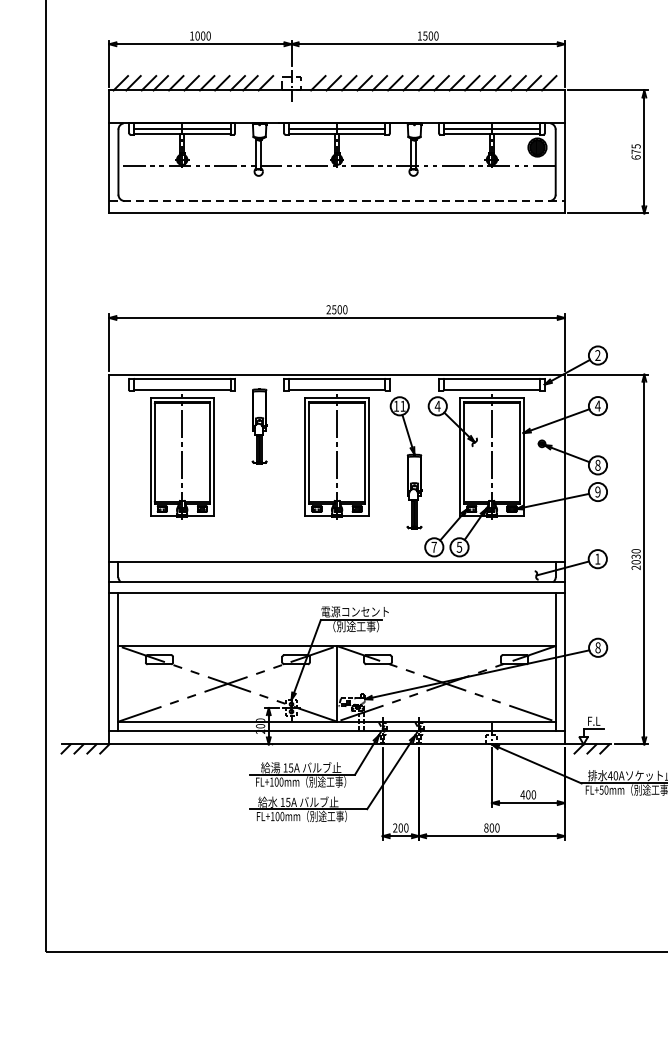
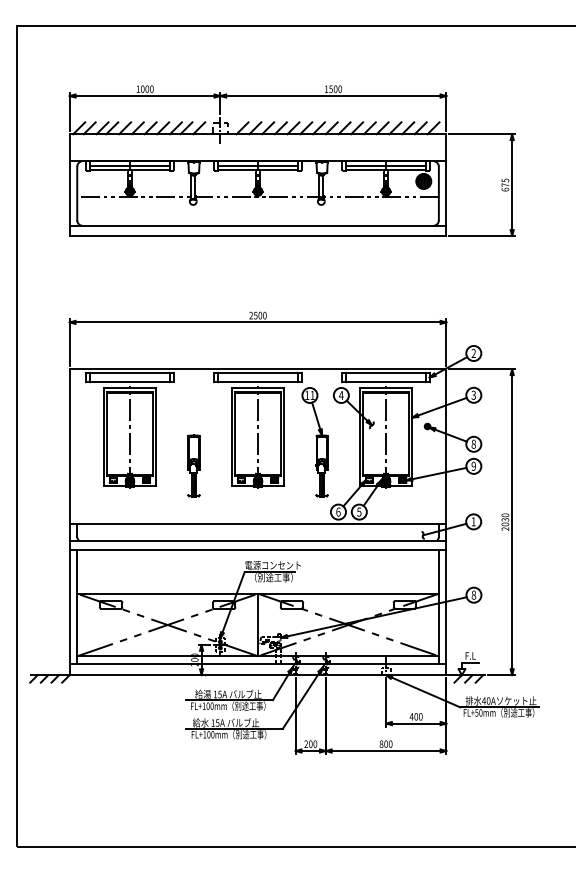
line: (337, 200) -> (258, 225), dashed -> solid
text: (597, 405) -> (473, 394), 4 -> 3
part: (259, 425) -> (193, 465), moved
text: (434, 546) -> (338, 511), 7 -> 6

